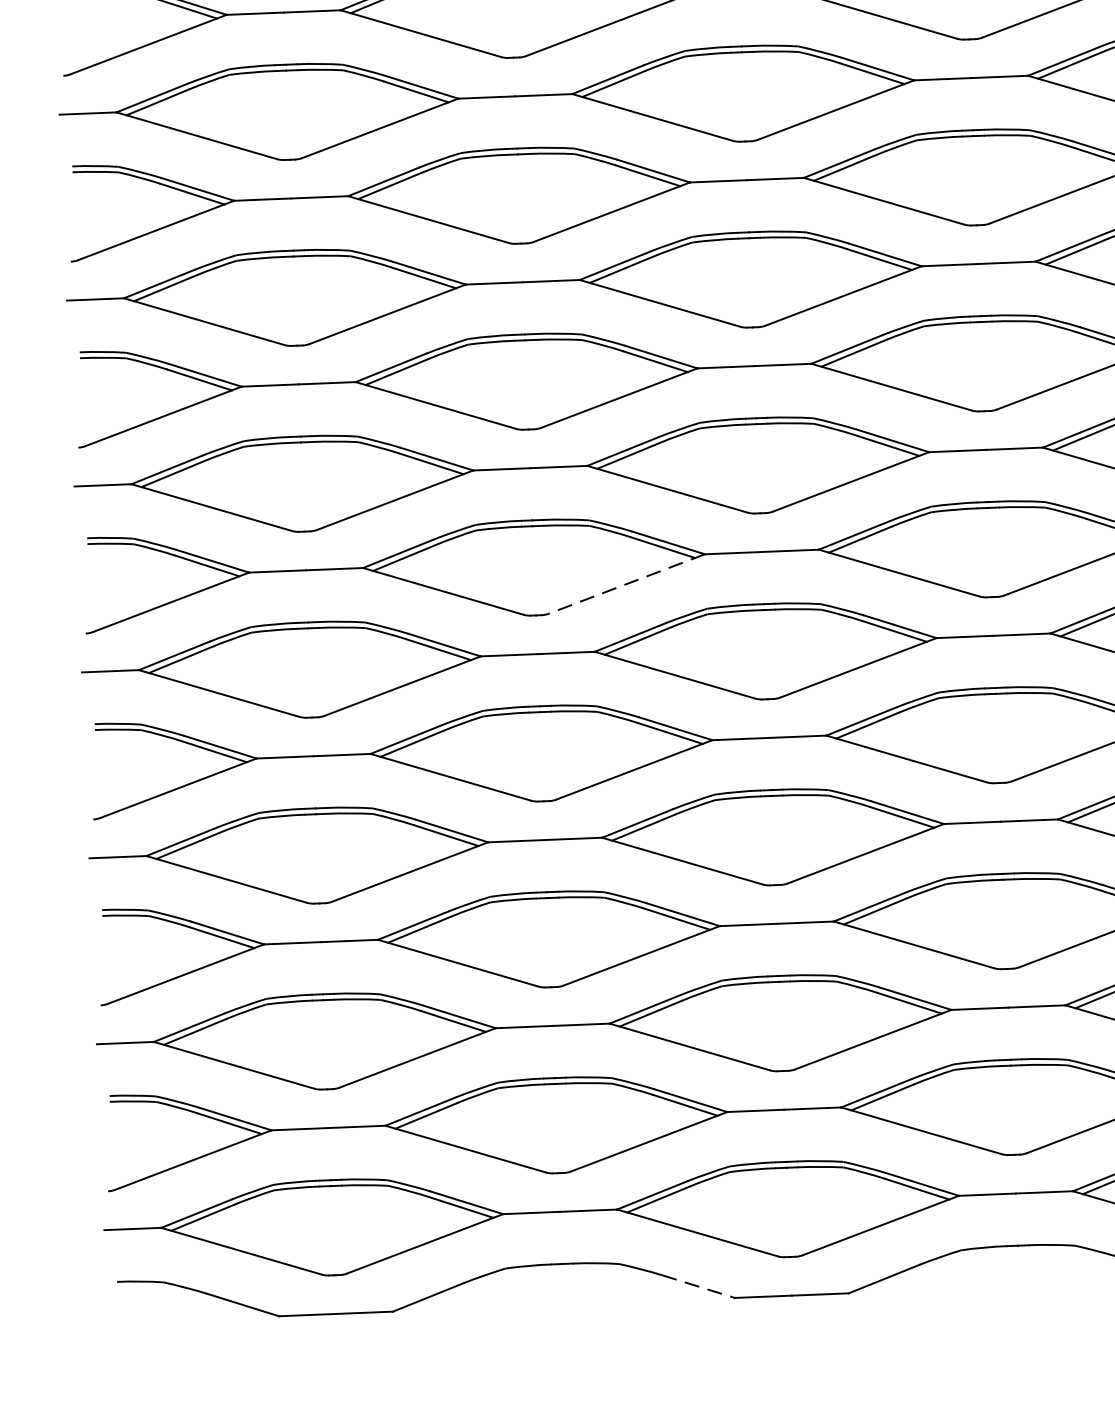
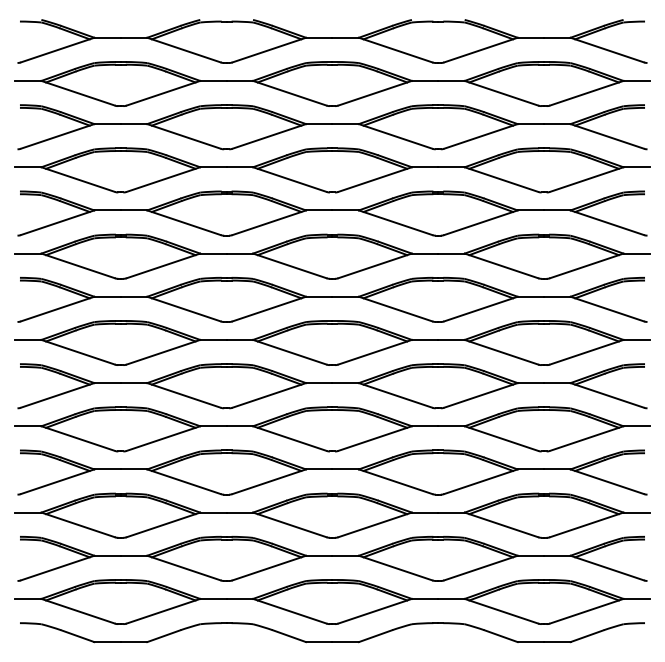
line: (627, 584) -> (269, 309), dashed -> solid
line: (698, 1287) -> (289, 636), dashed -> solid

